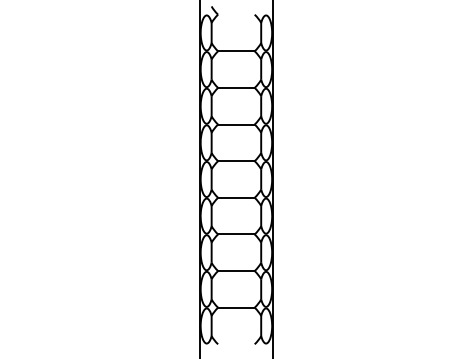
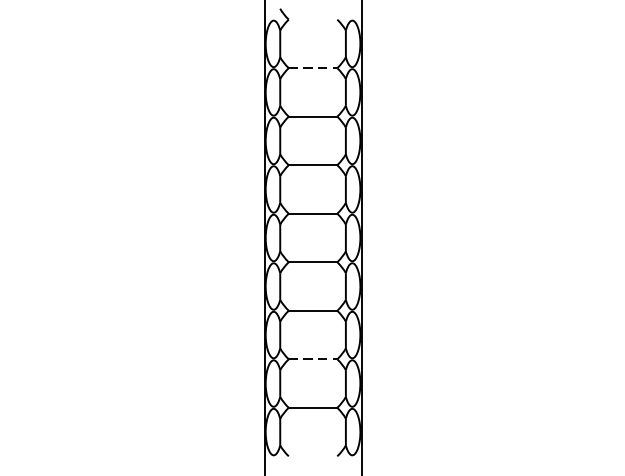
line: (236, 51) -> (313, 68), solid -> dashed
line: (236, 271) -> (313, 359), solid -> dashed

